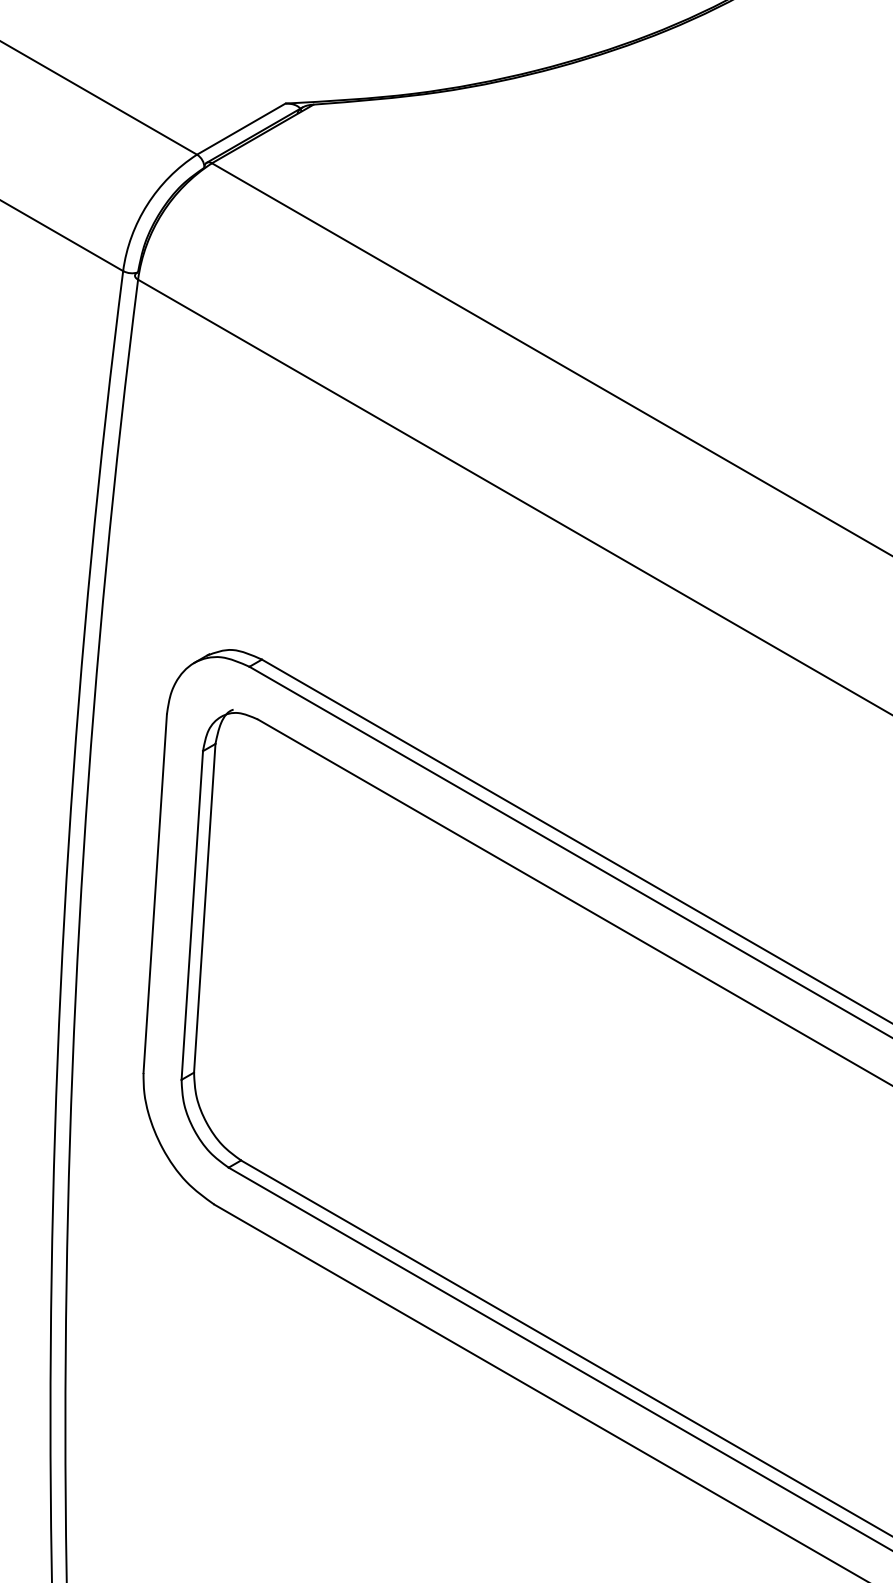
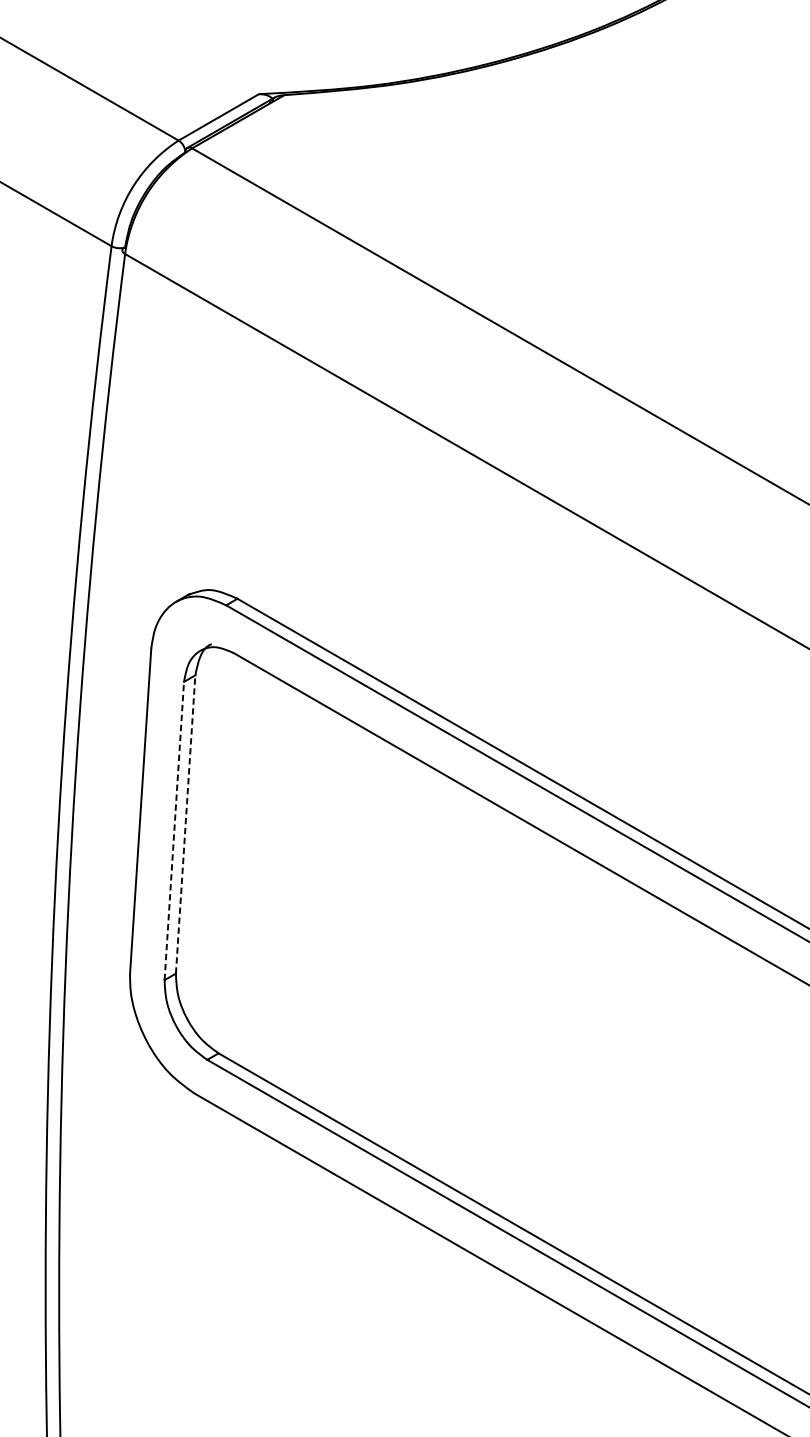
line: (204, 908) -> (185, 824), solid -> dashed
line: (192, 915) -> (174, 831), solid -> dashed

